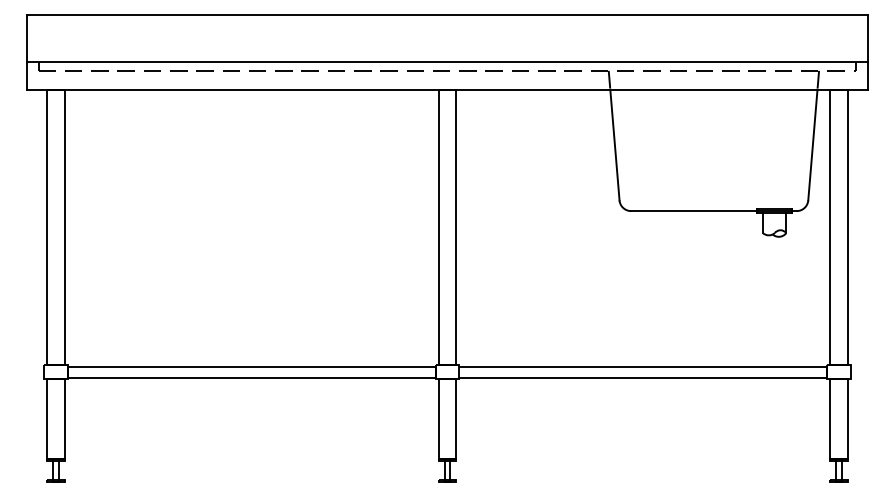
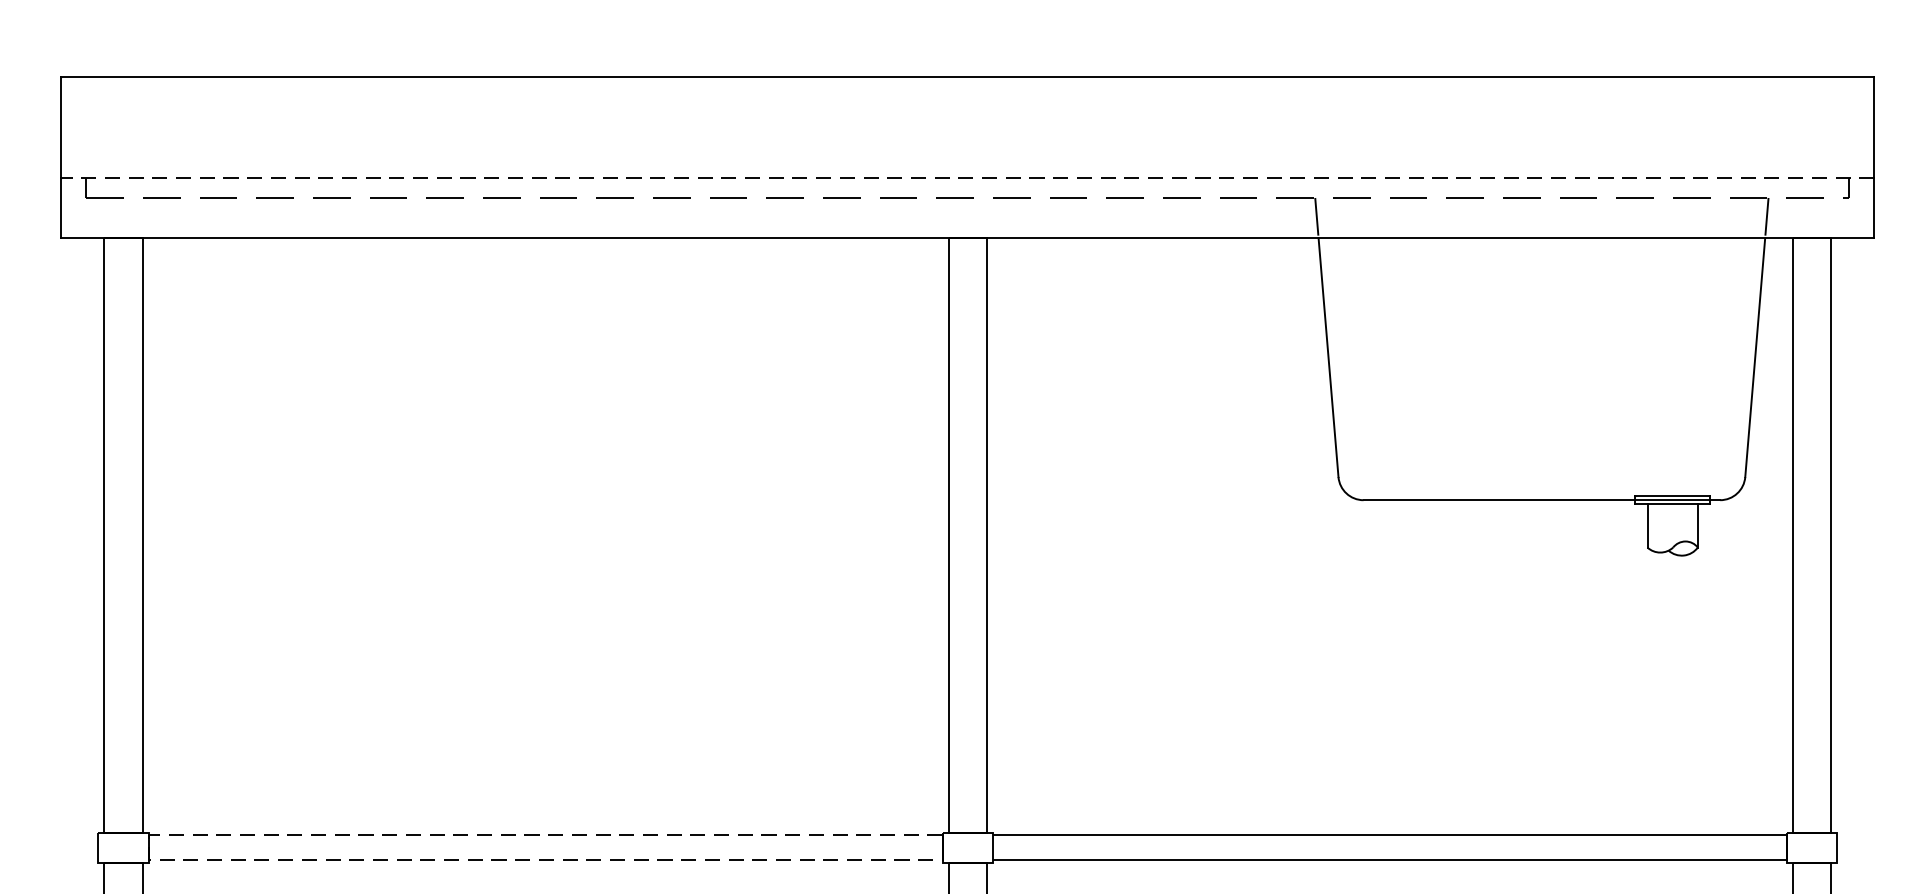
line: (447, 61) -> (967, 177), solid -> dashed
line: (67, 372) -> (148, 848), solid -> dashed

